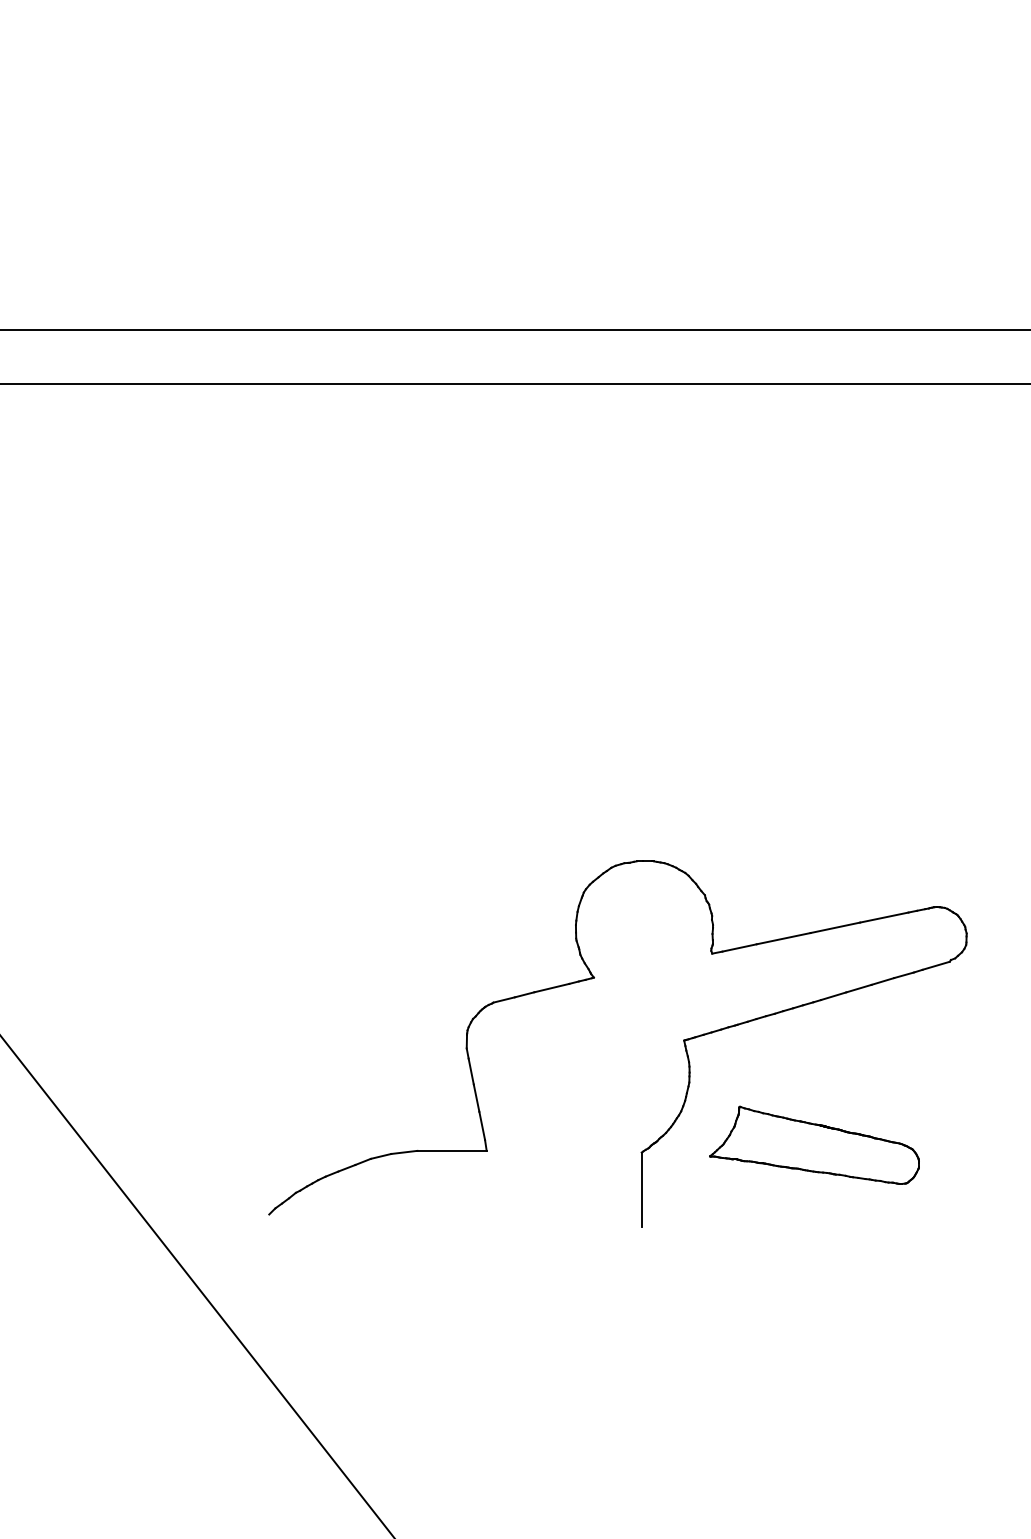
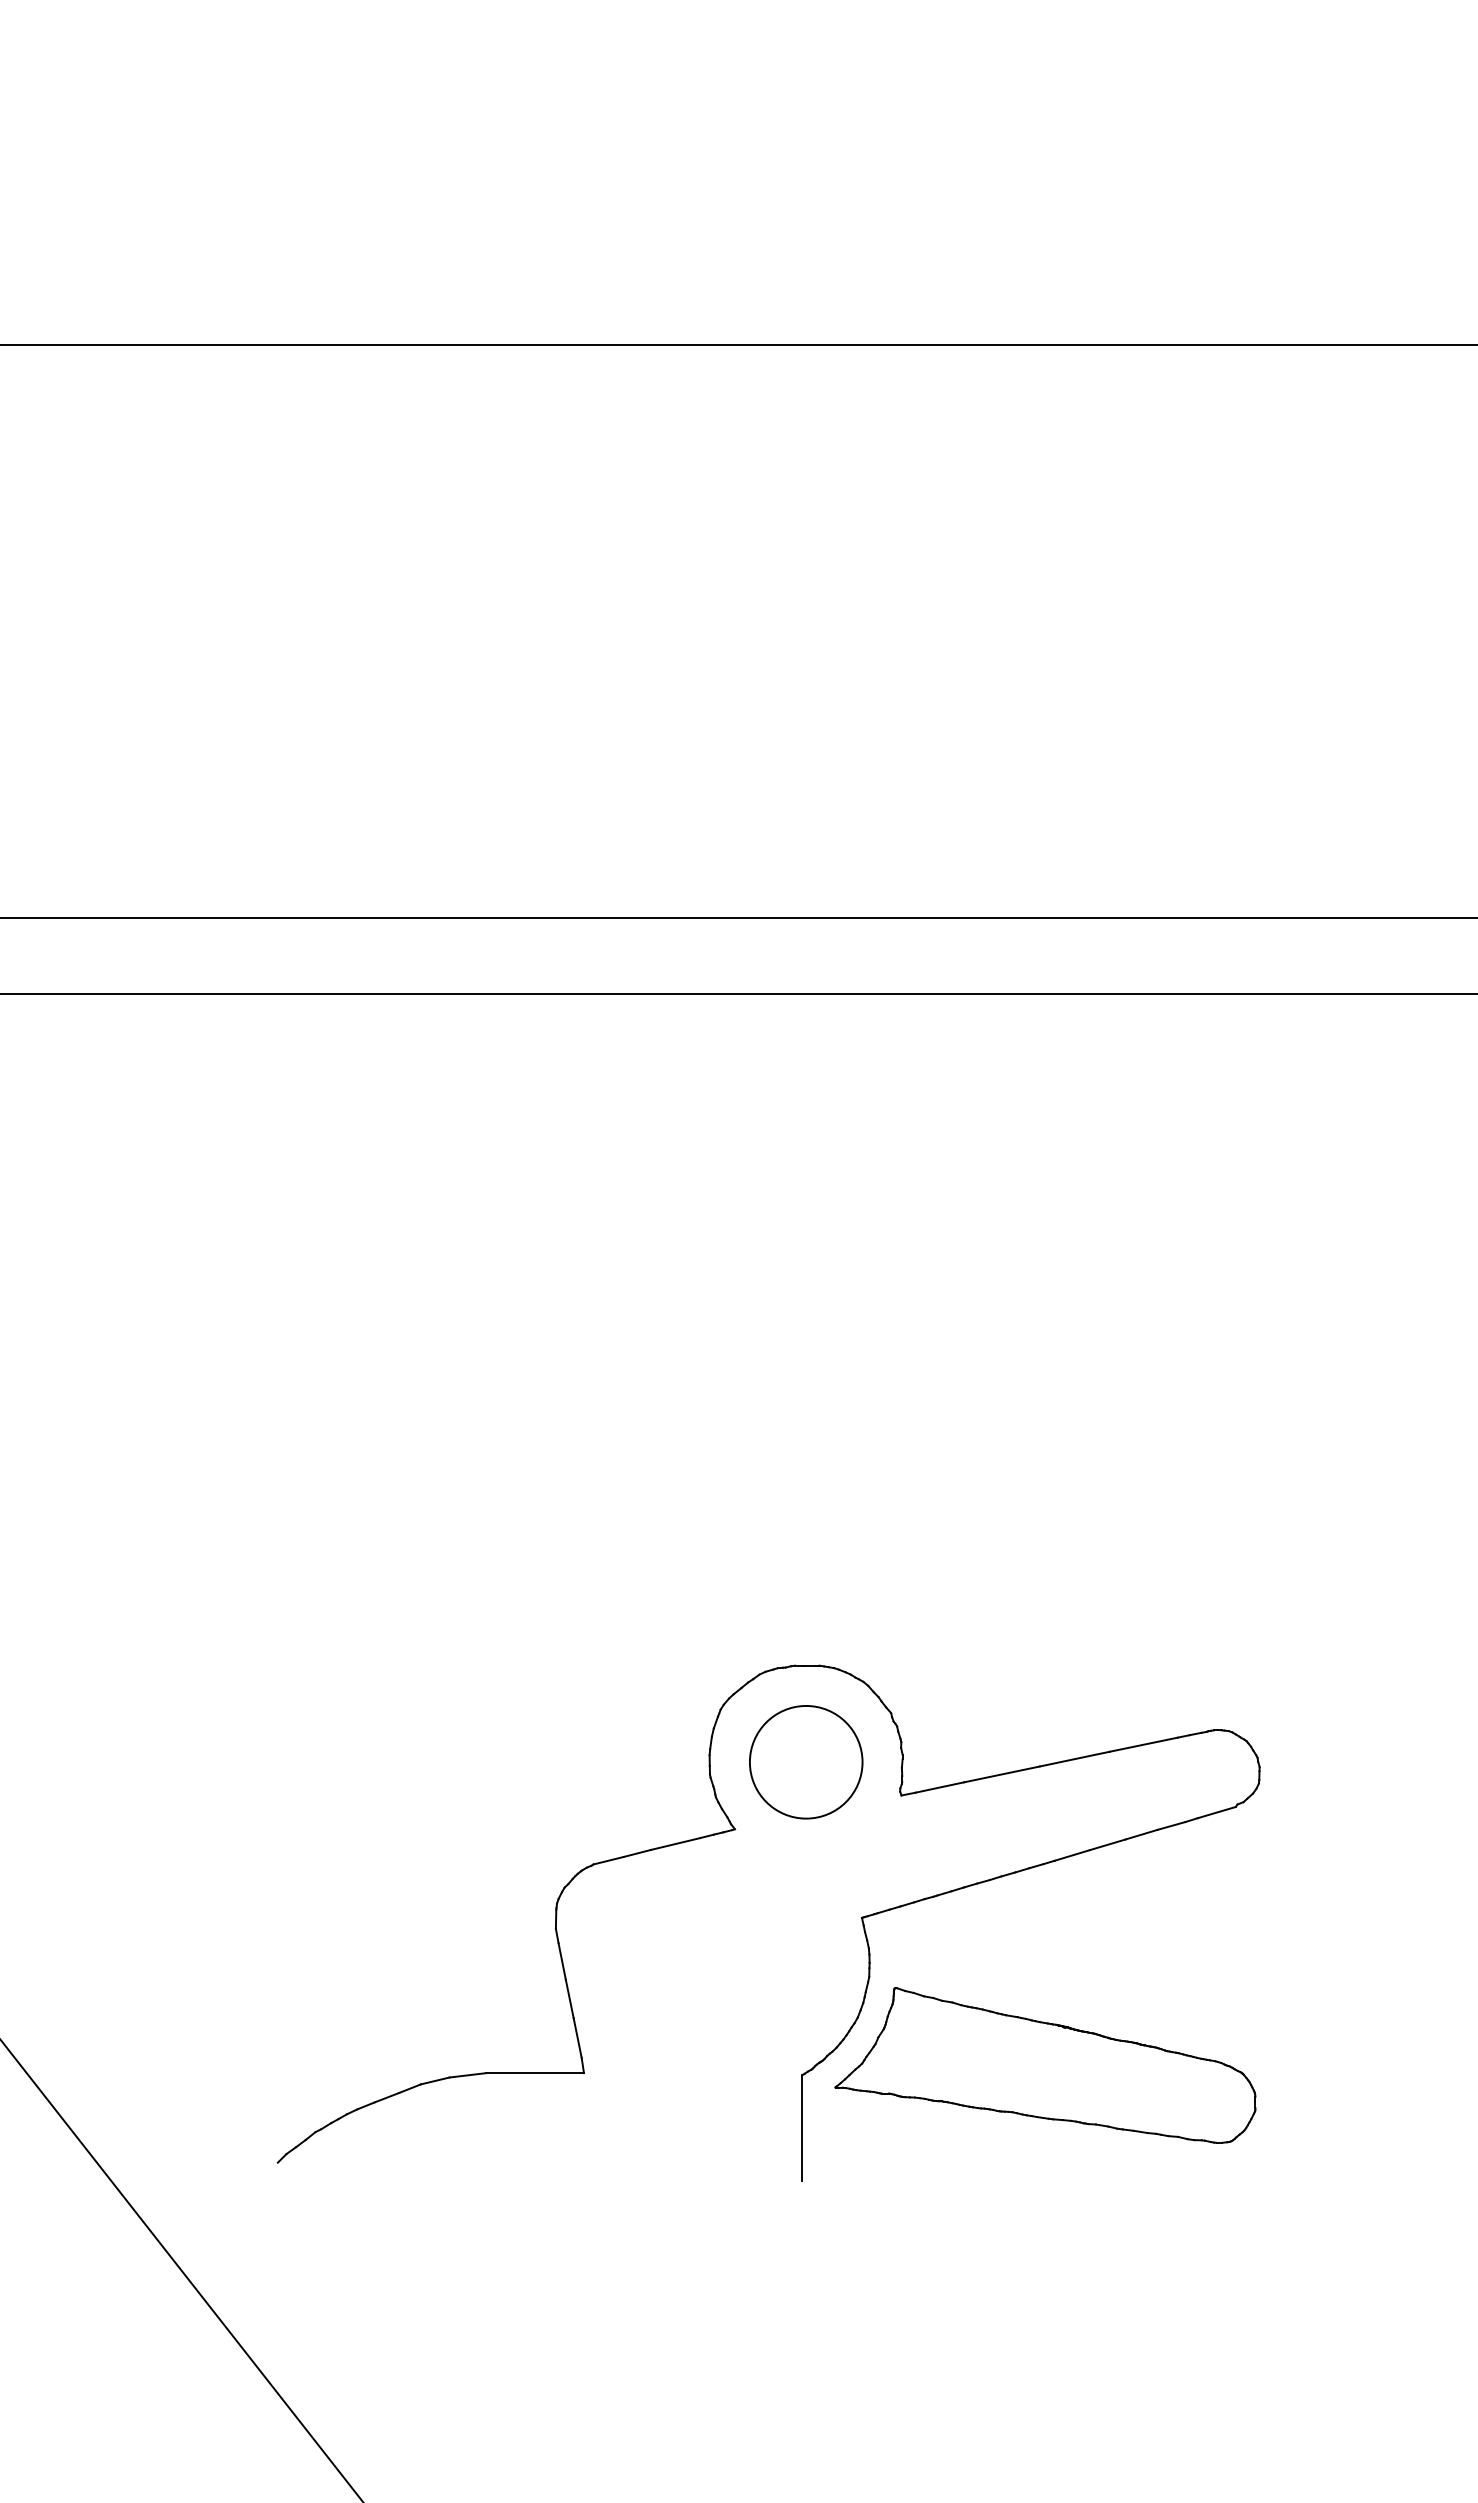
circle: (644, 930) -> (806, 1762), added
part: (814, 1145) -> (1045, 2065), size x1.43

